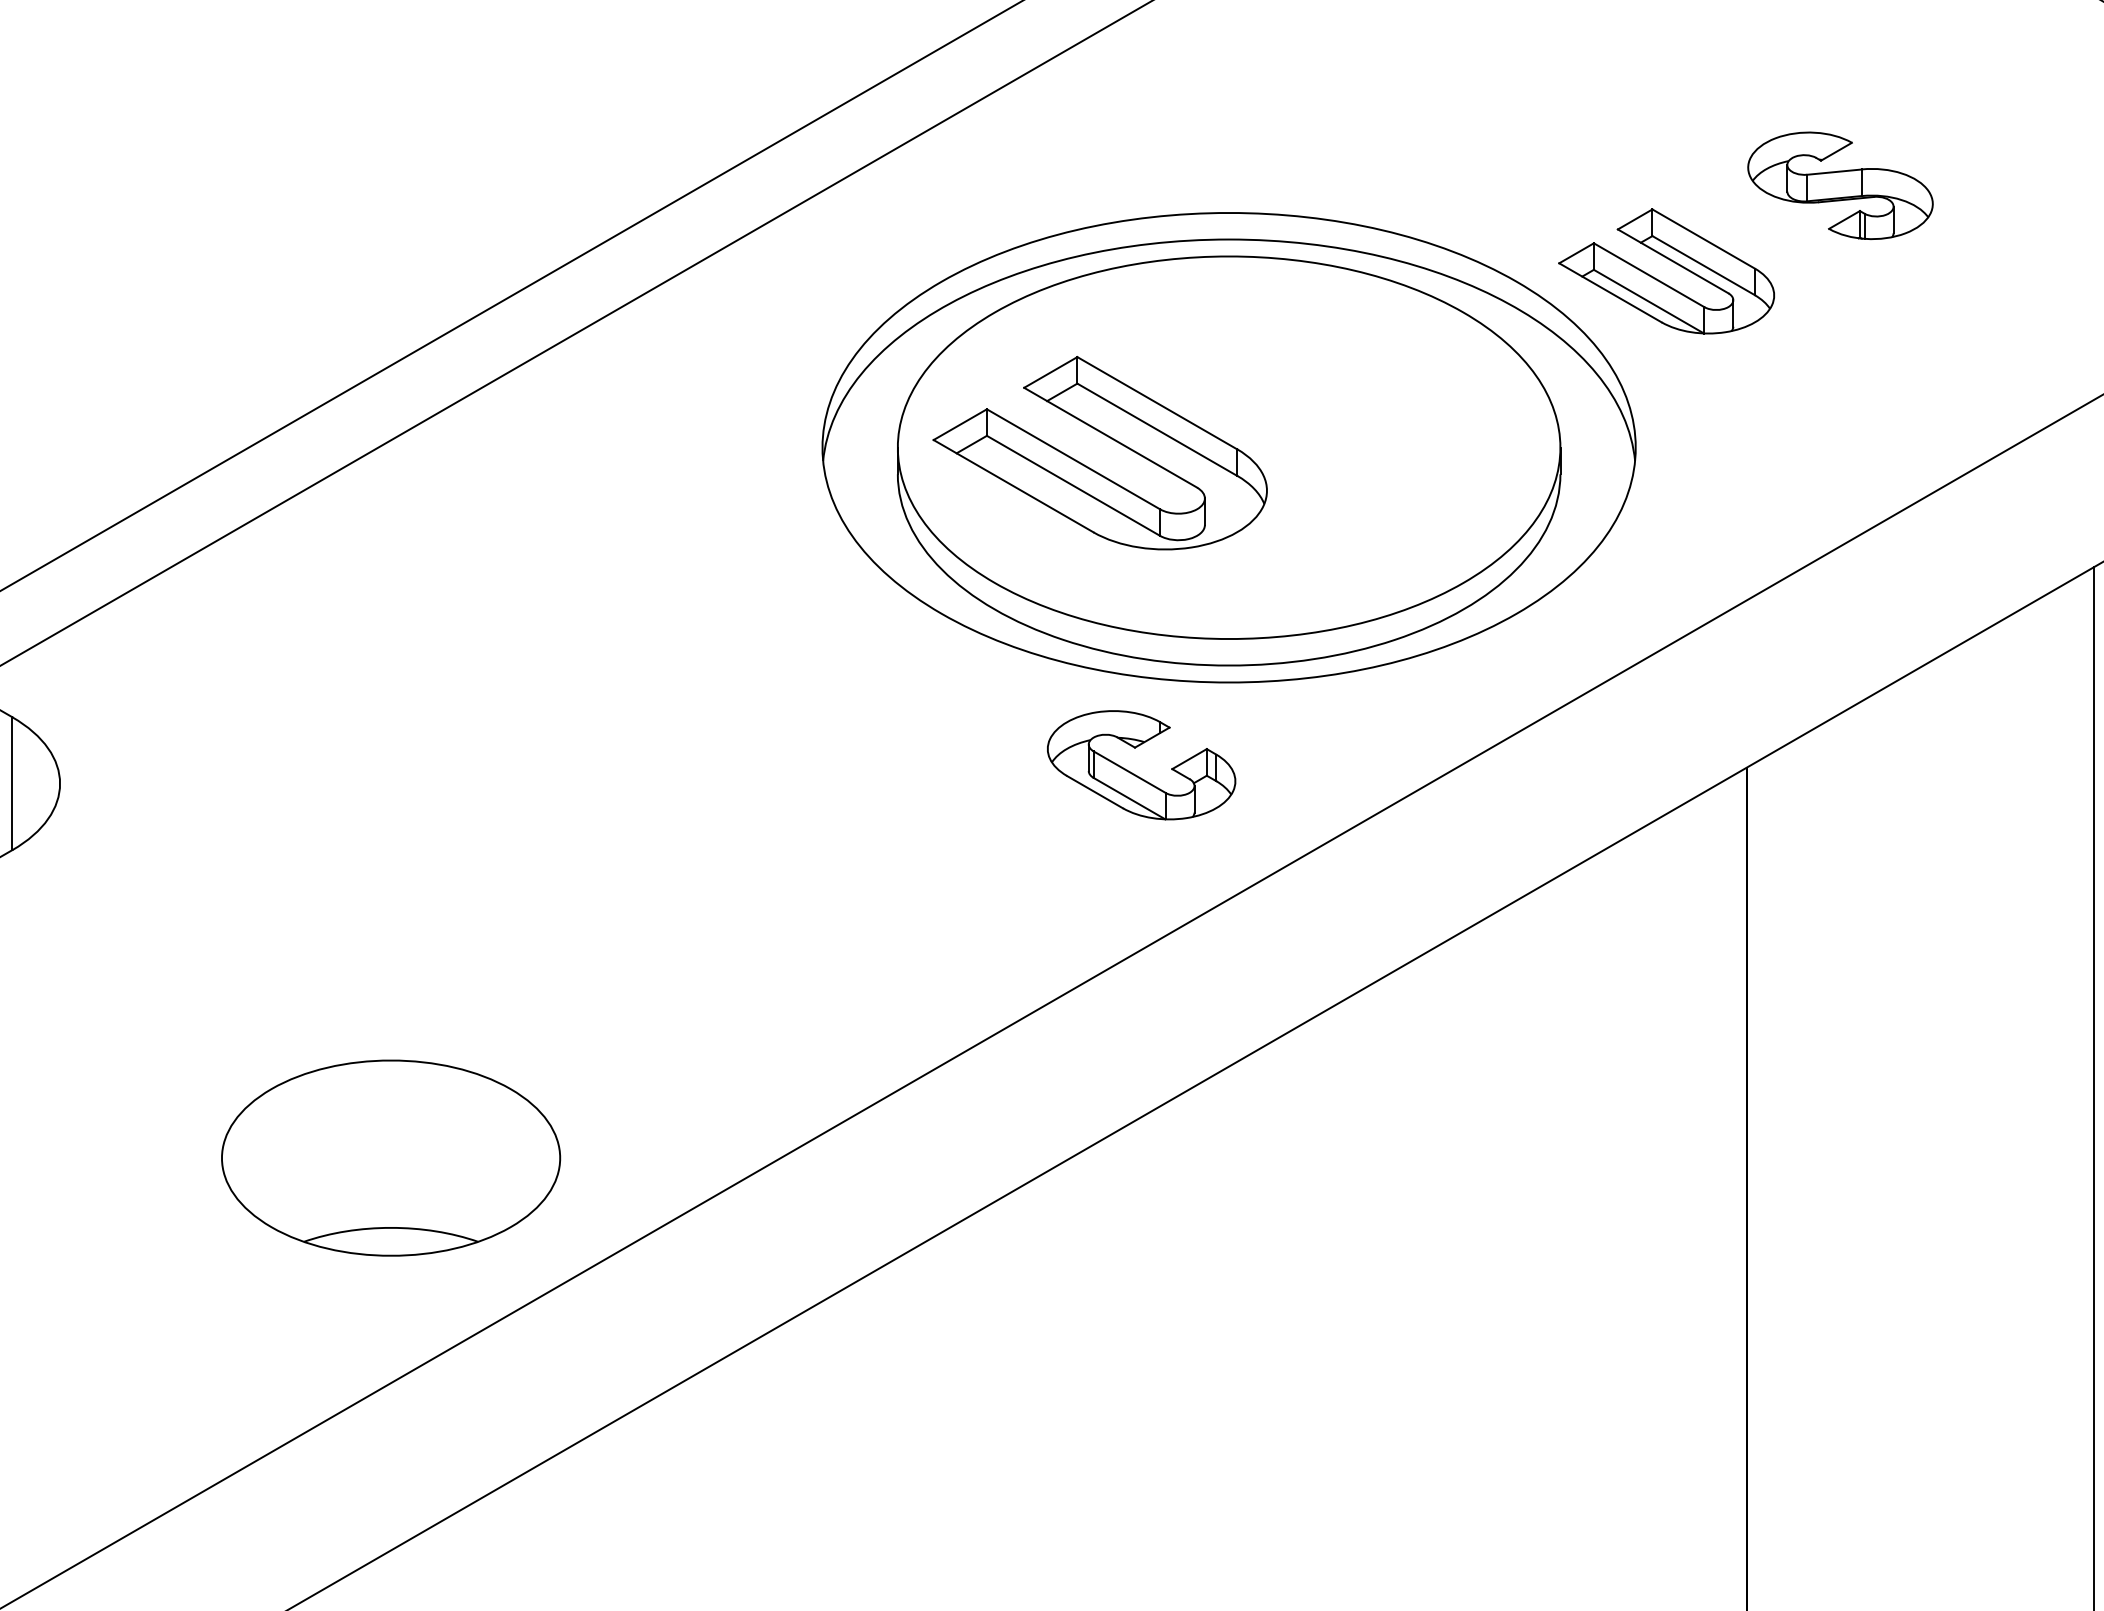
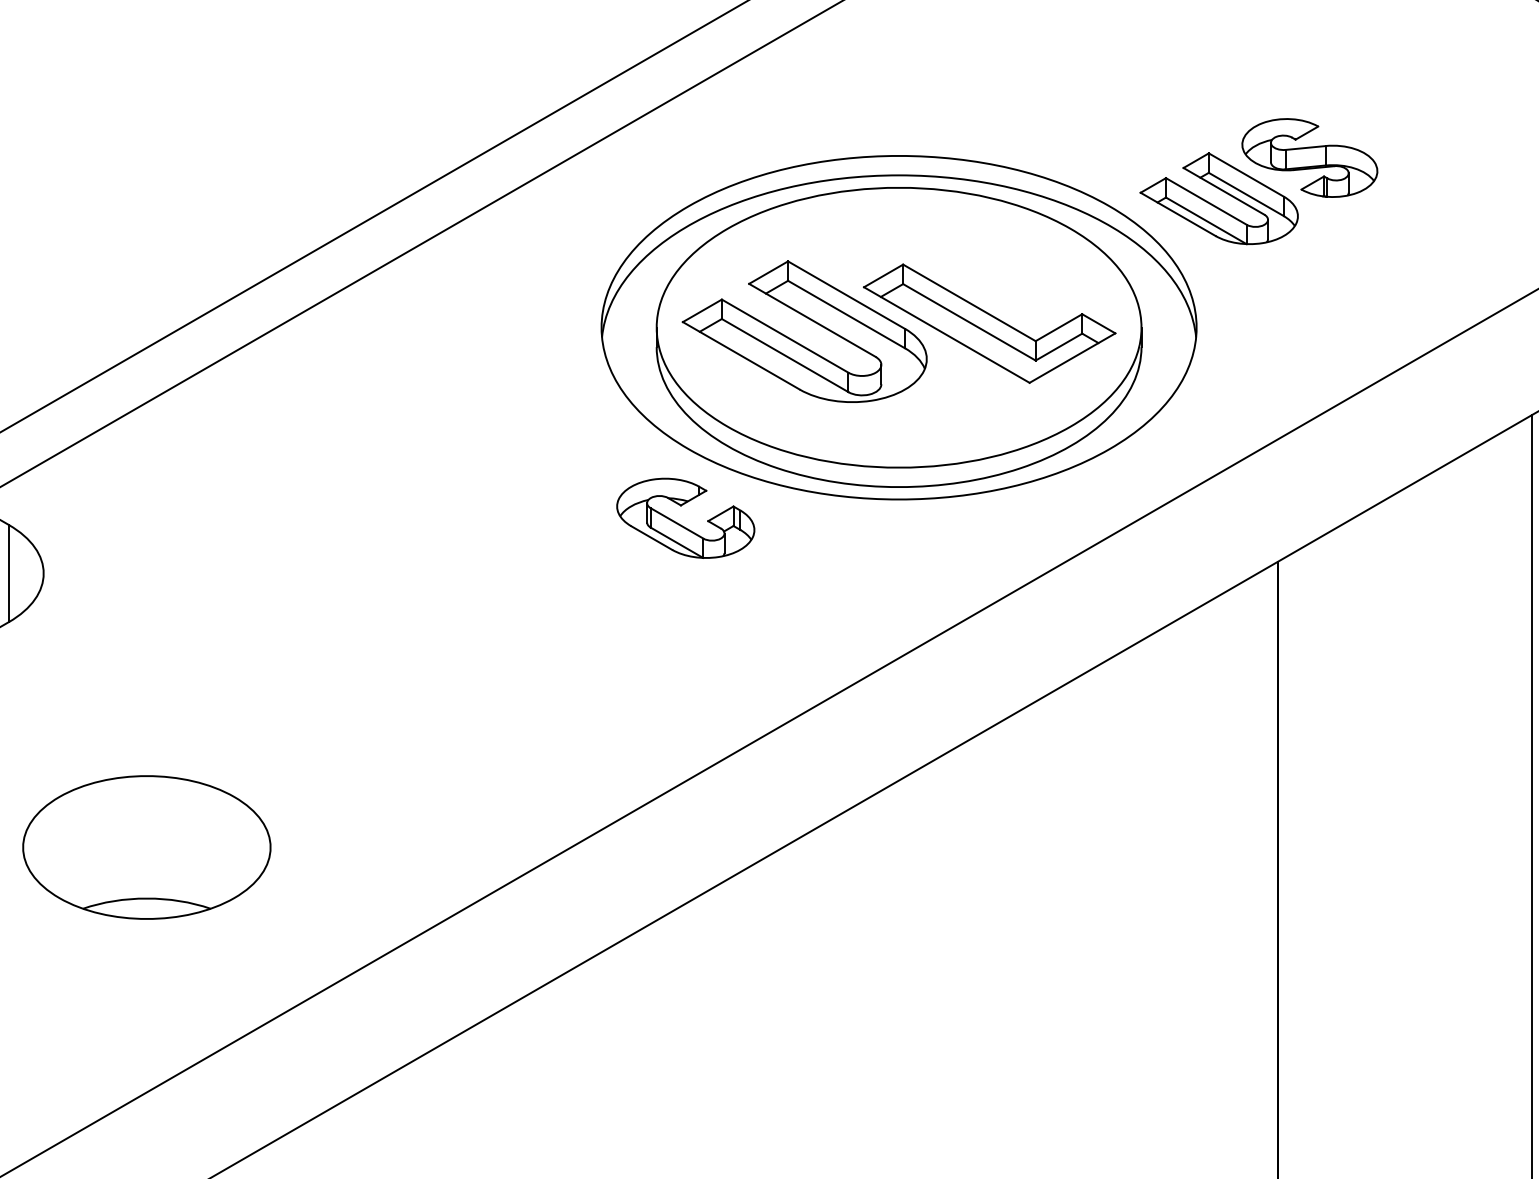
part: (1840, 185) -> (1309, 157), moved
part: (1352, 442) -> (989, 323), added
part: (1134, 773) -> (680, 524), moved
part: (391, 1157) -> (147, 847), moved

